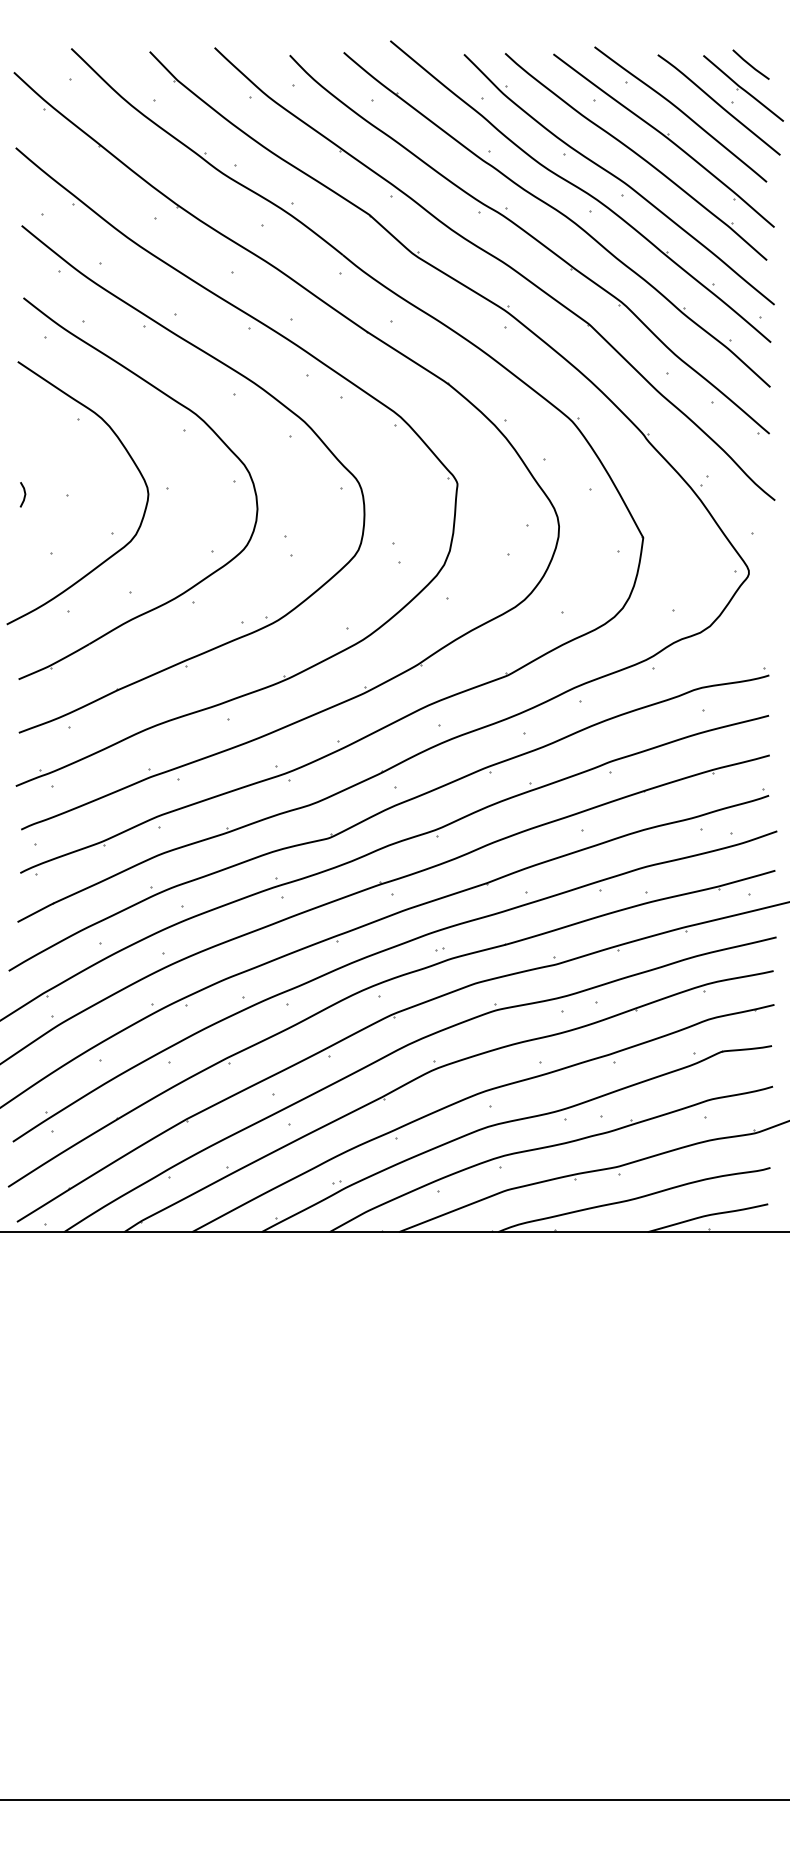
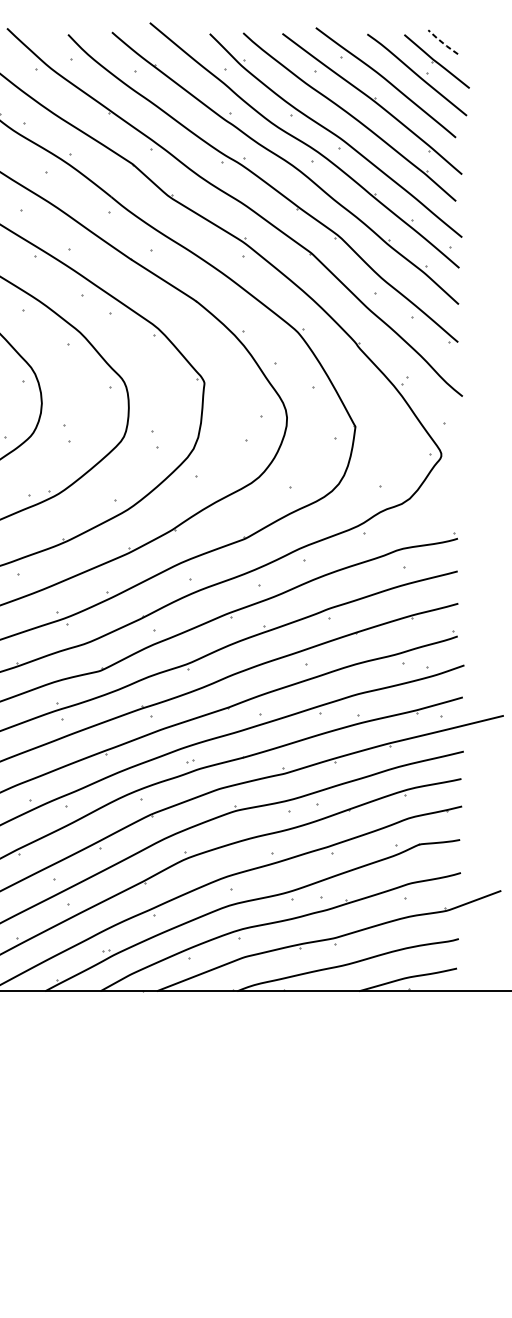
line: (750, 65) -> (442, 42), solid -> dashed

